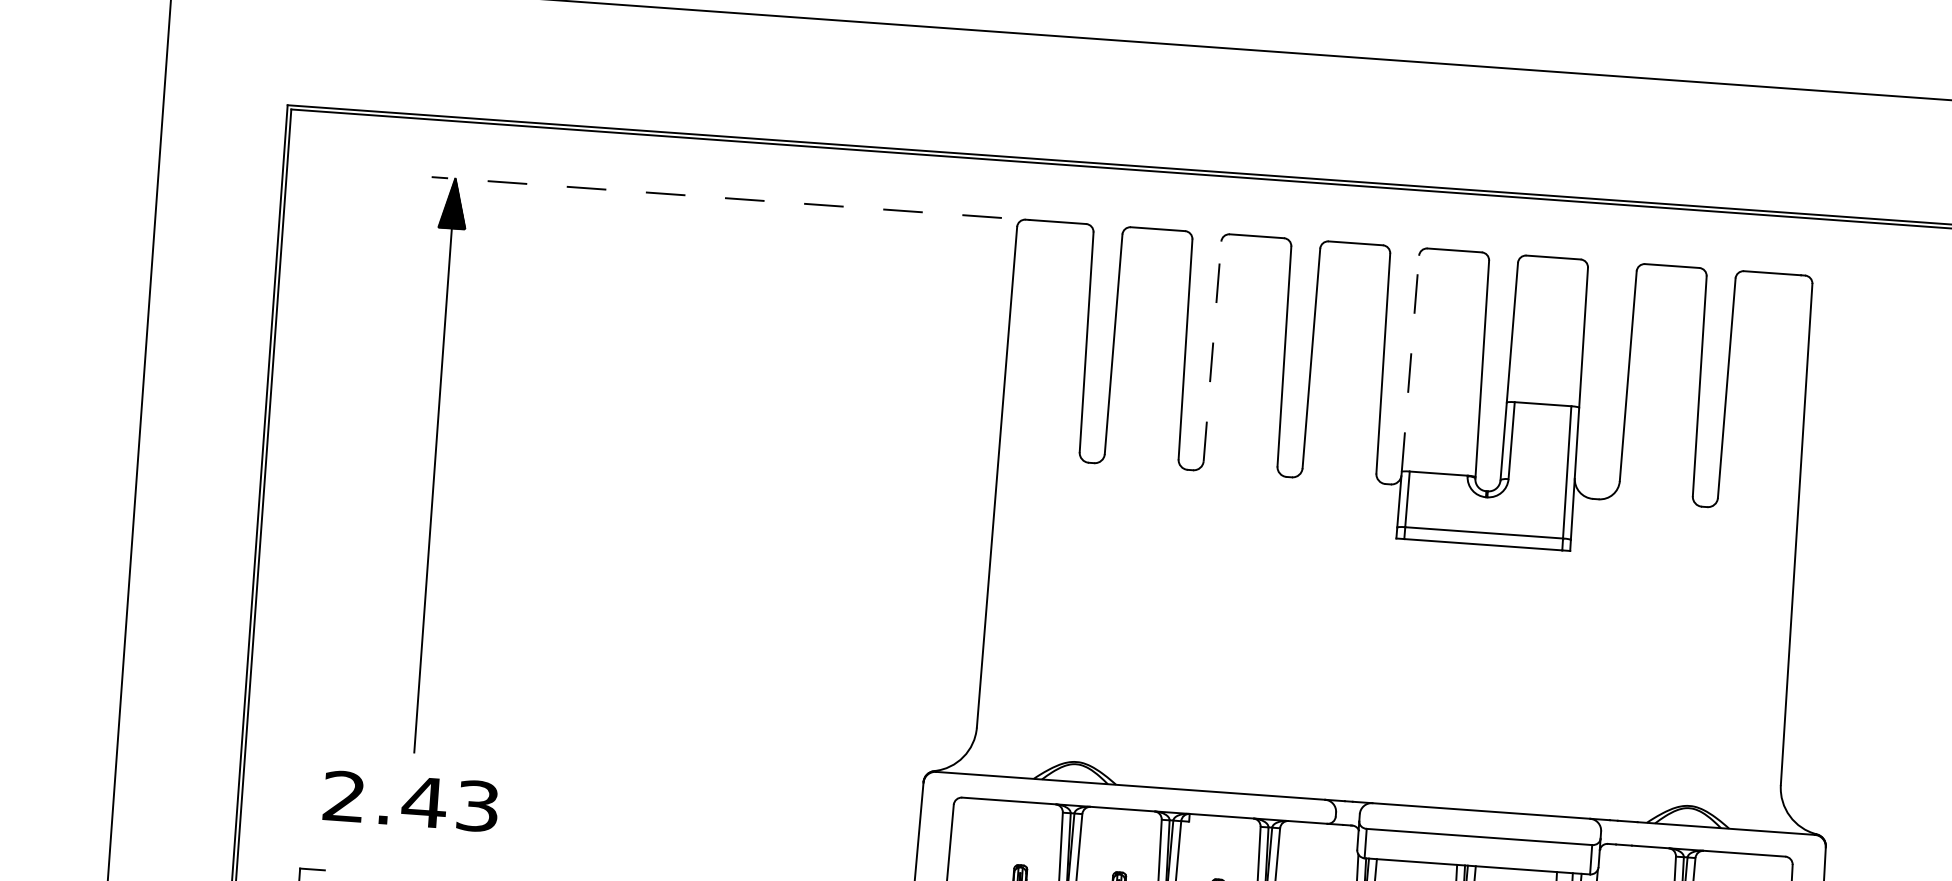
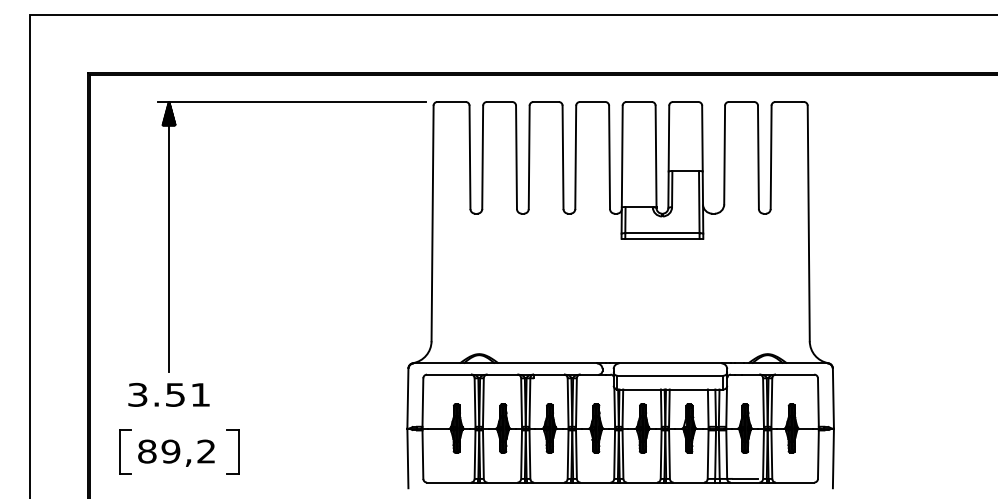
line: (715, 198) -> (291, 102), dashed -> solid
line: (1213, 351) -> (529, 157), dashed -> solid
line: (1410, 363) -> (622, 156), dashed -> solid
text: (411, 800) -> (169, 394), 2.43 -> 3.51

